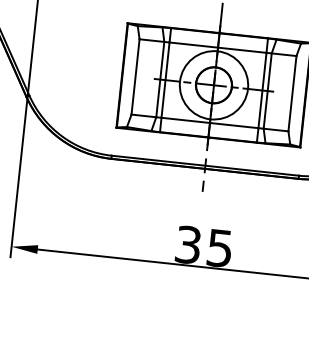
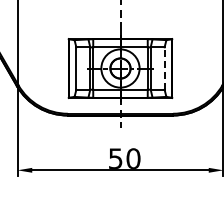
line: (292, 93) -> (164, 68), solid -> dashed
text: (204, 246) -> (124, 158), 35 -> 50

